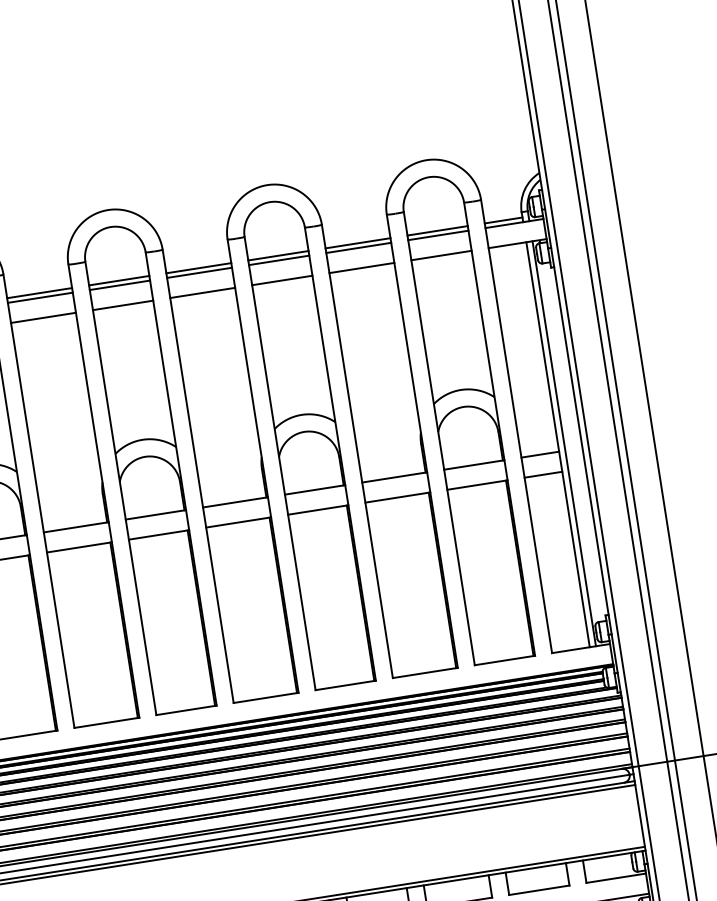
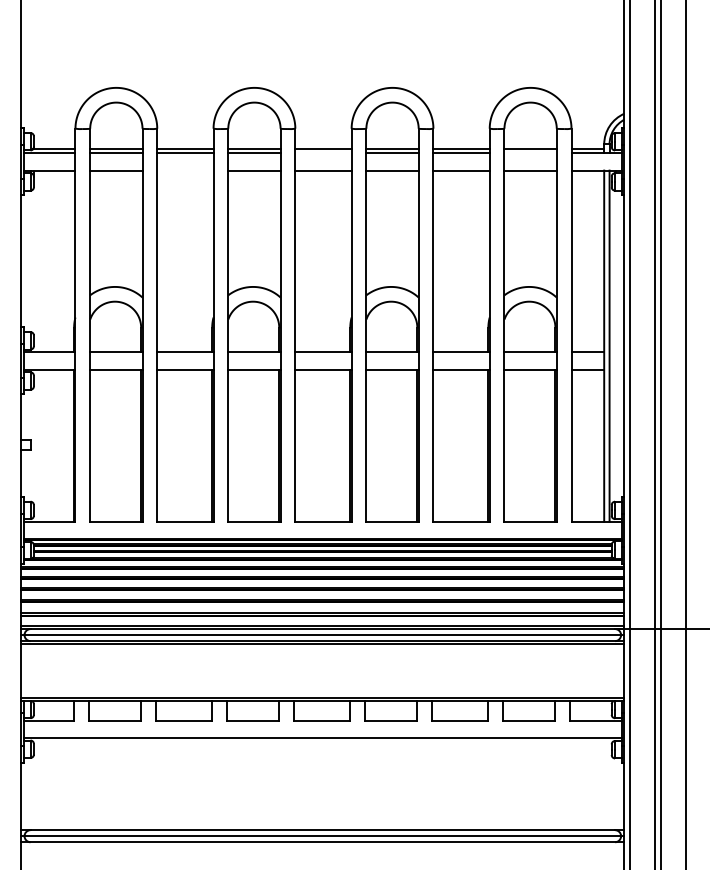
line: (438, 235) -> (530, 153), removed
line: (199, 273) -> (323, 153), removed
line: (43, 317) -> (185, 170), removed

